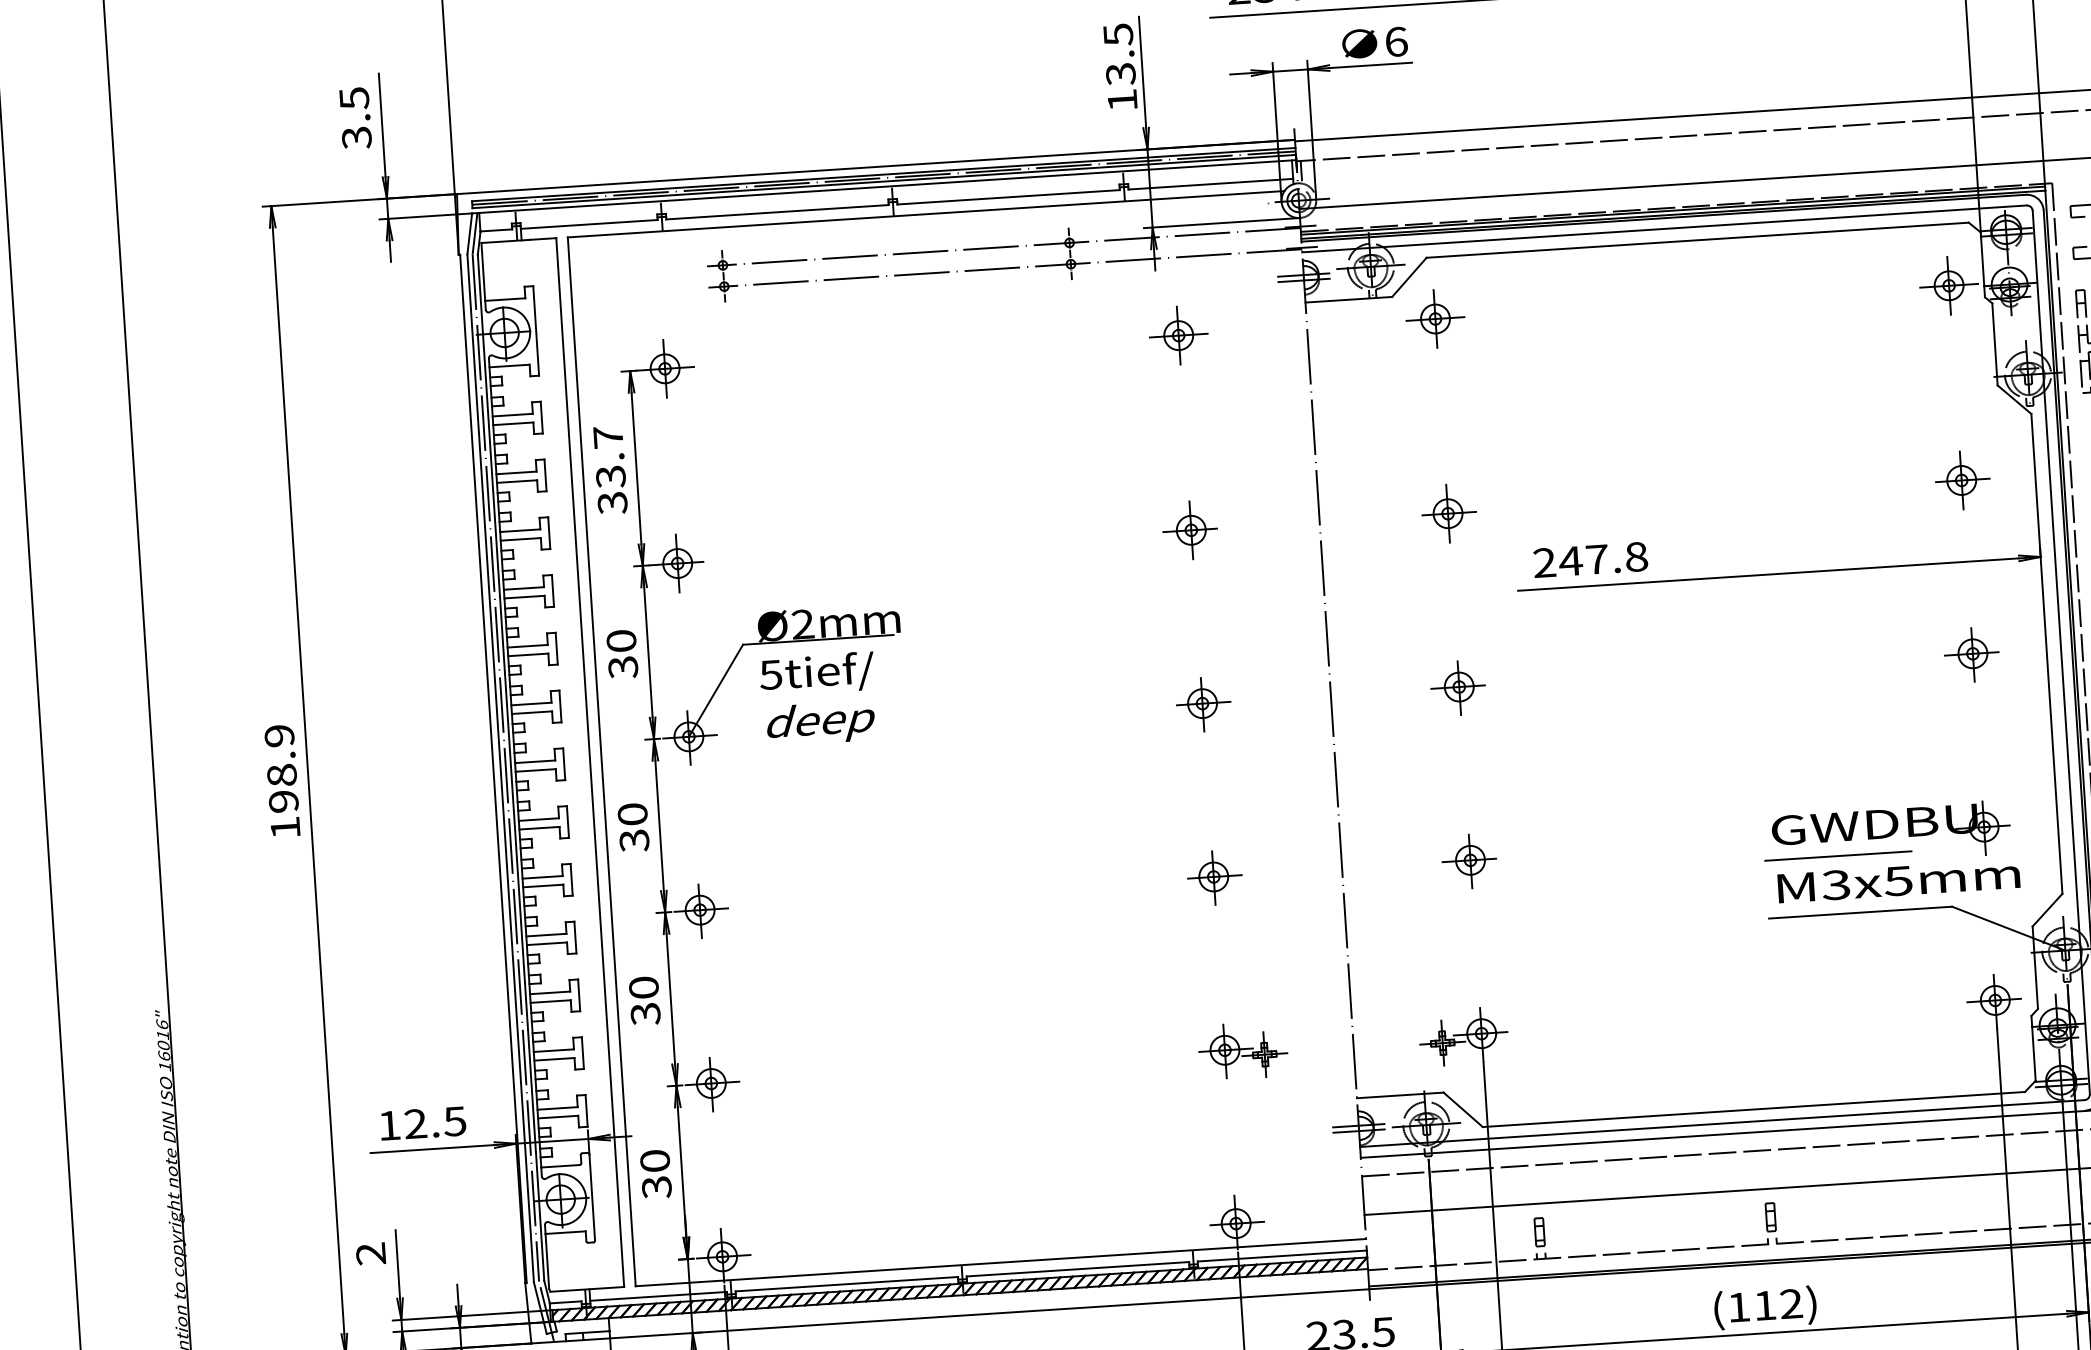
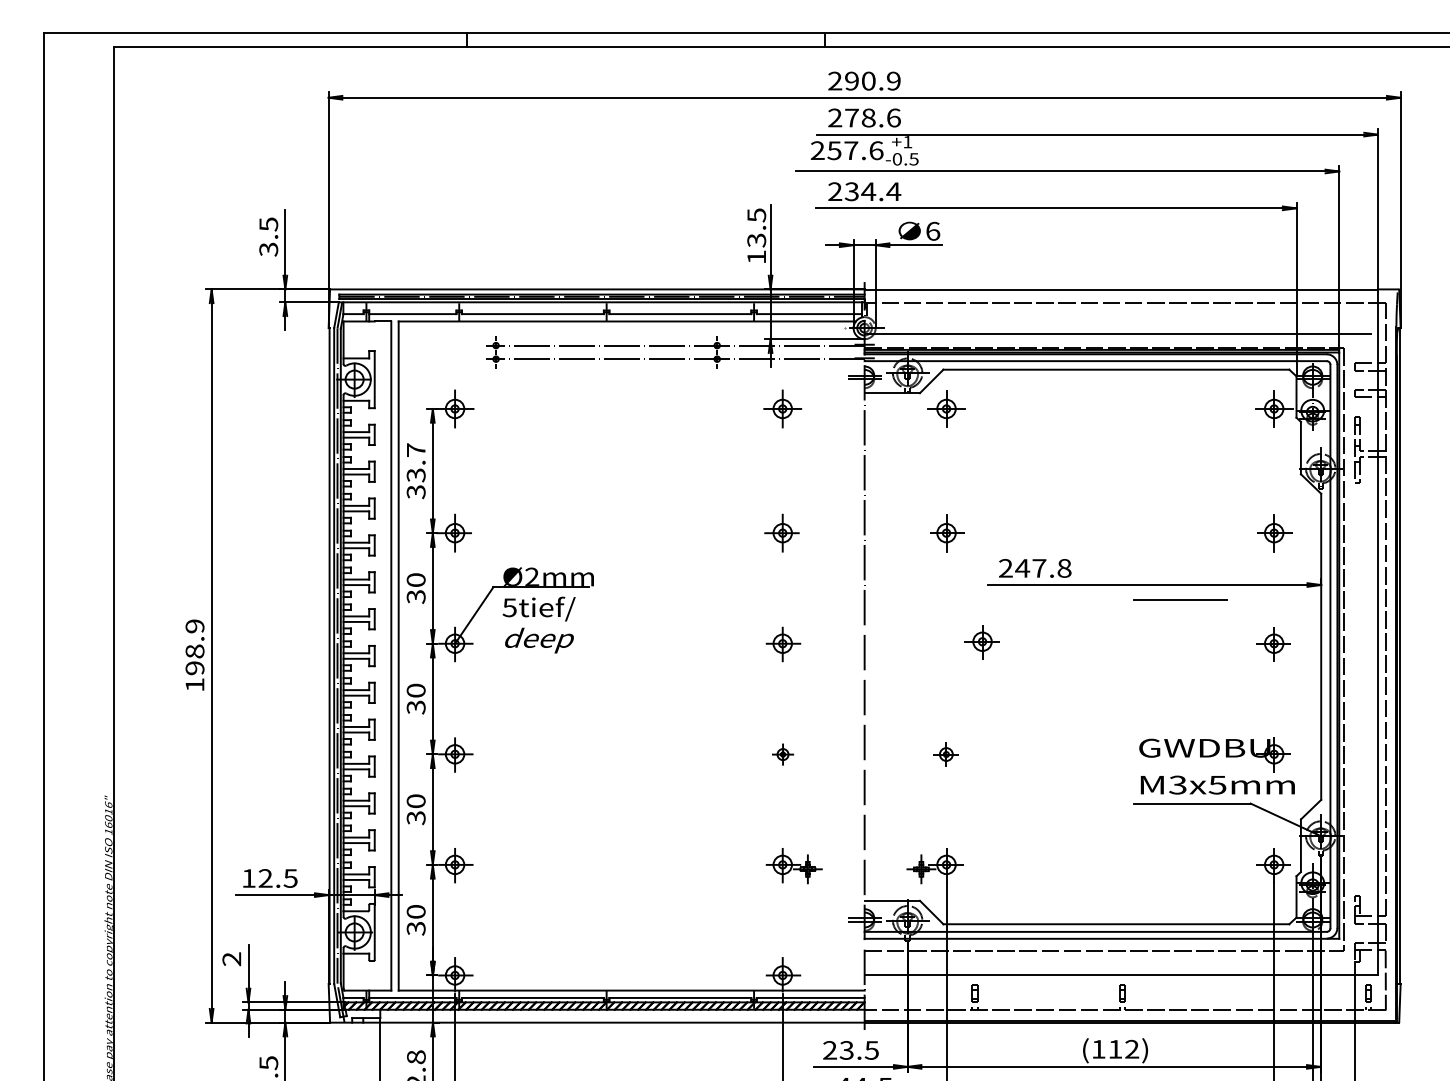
part: (1457, 688) -> (981, 642), moved
line: (1838, 855) -> (1180, 599), moved
part: (1468, 860) -> (945, 754), size x0.7
part: (1214, 877) -> (783, 754), size x0.6

